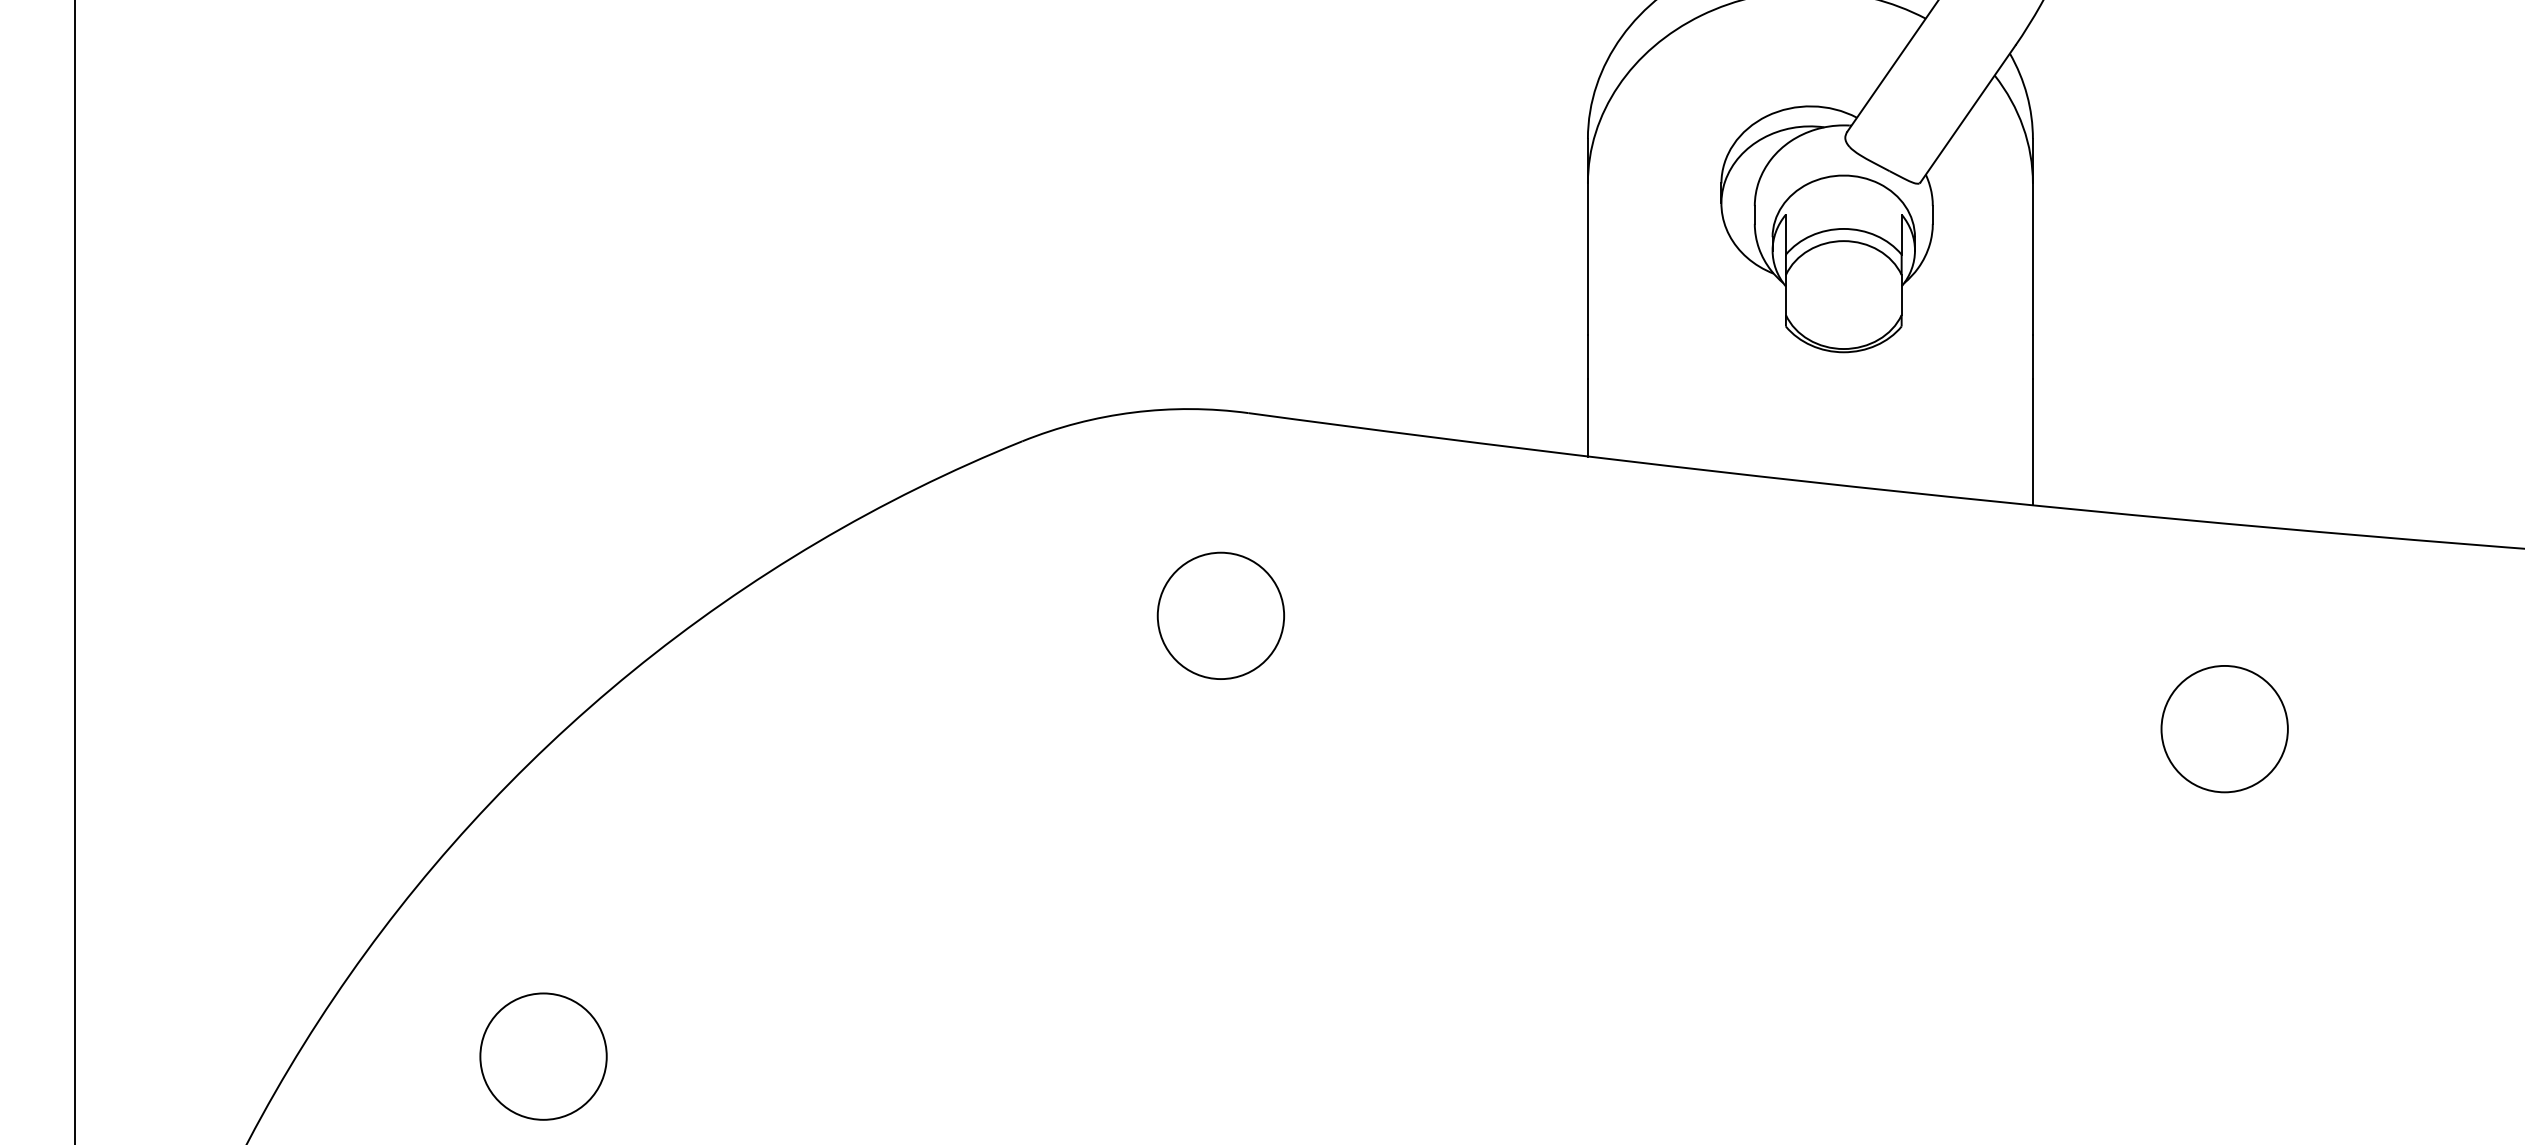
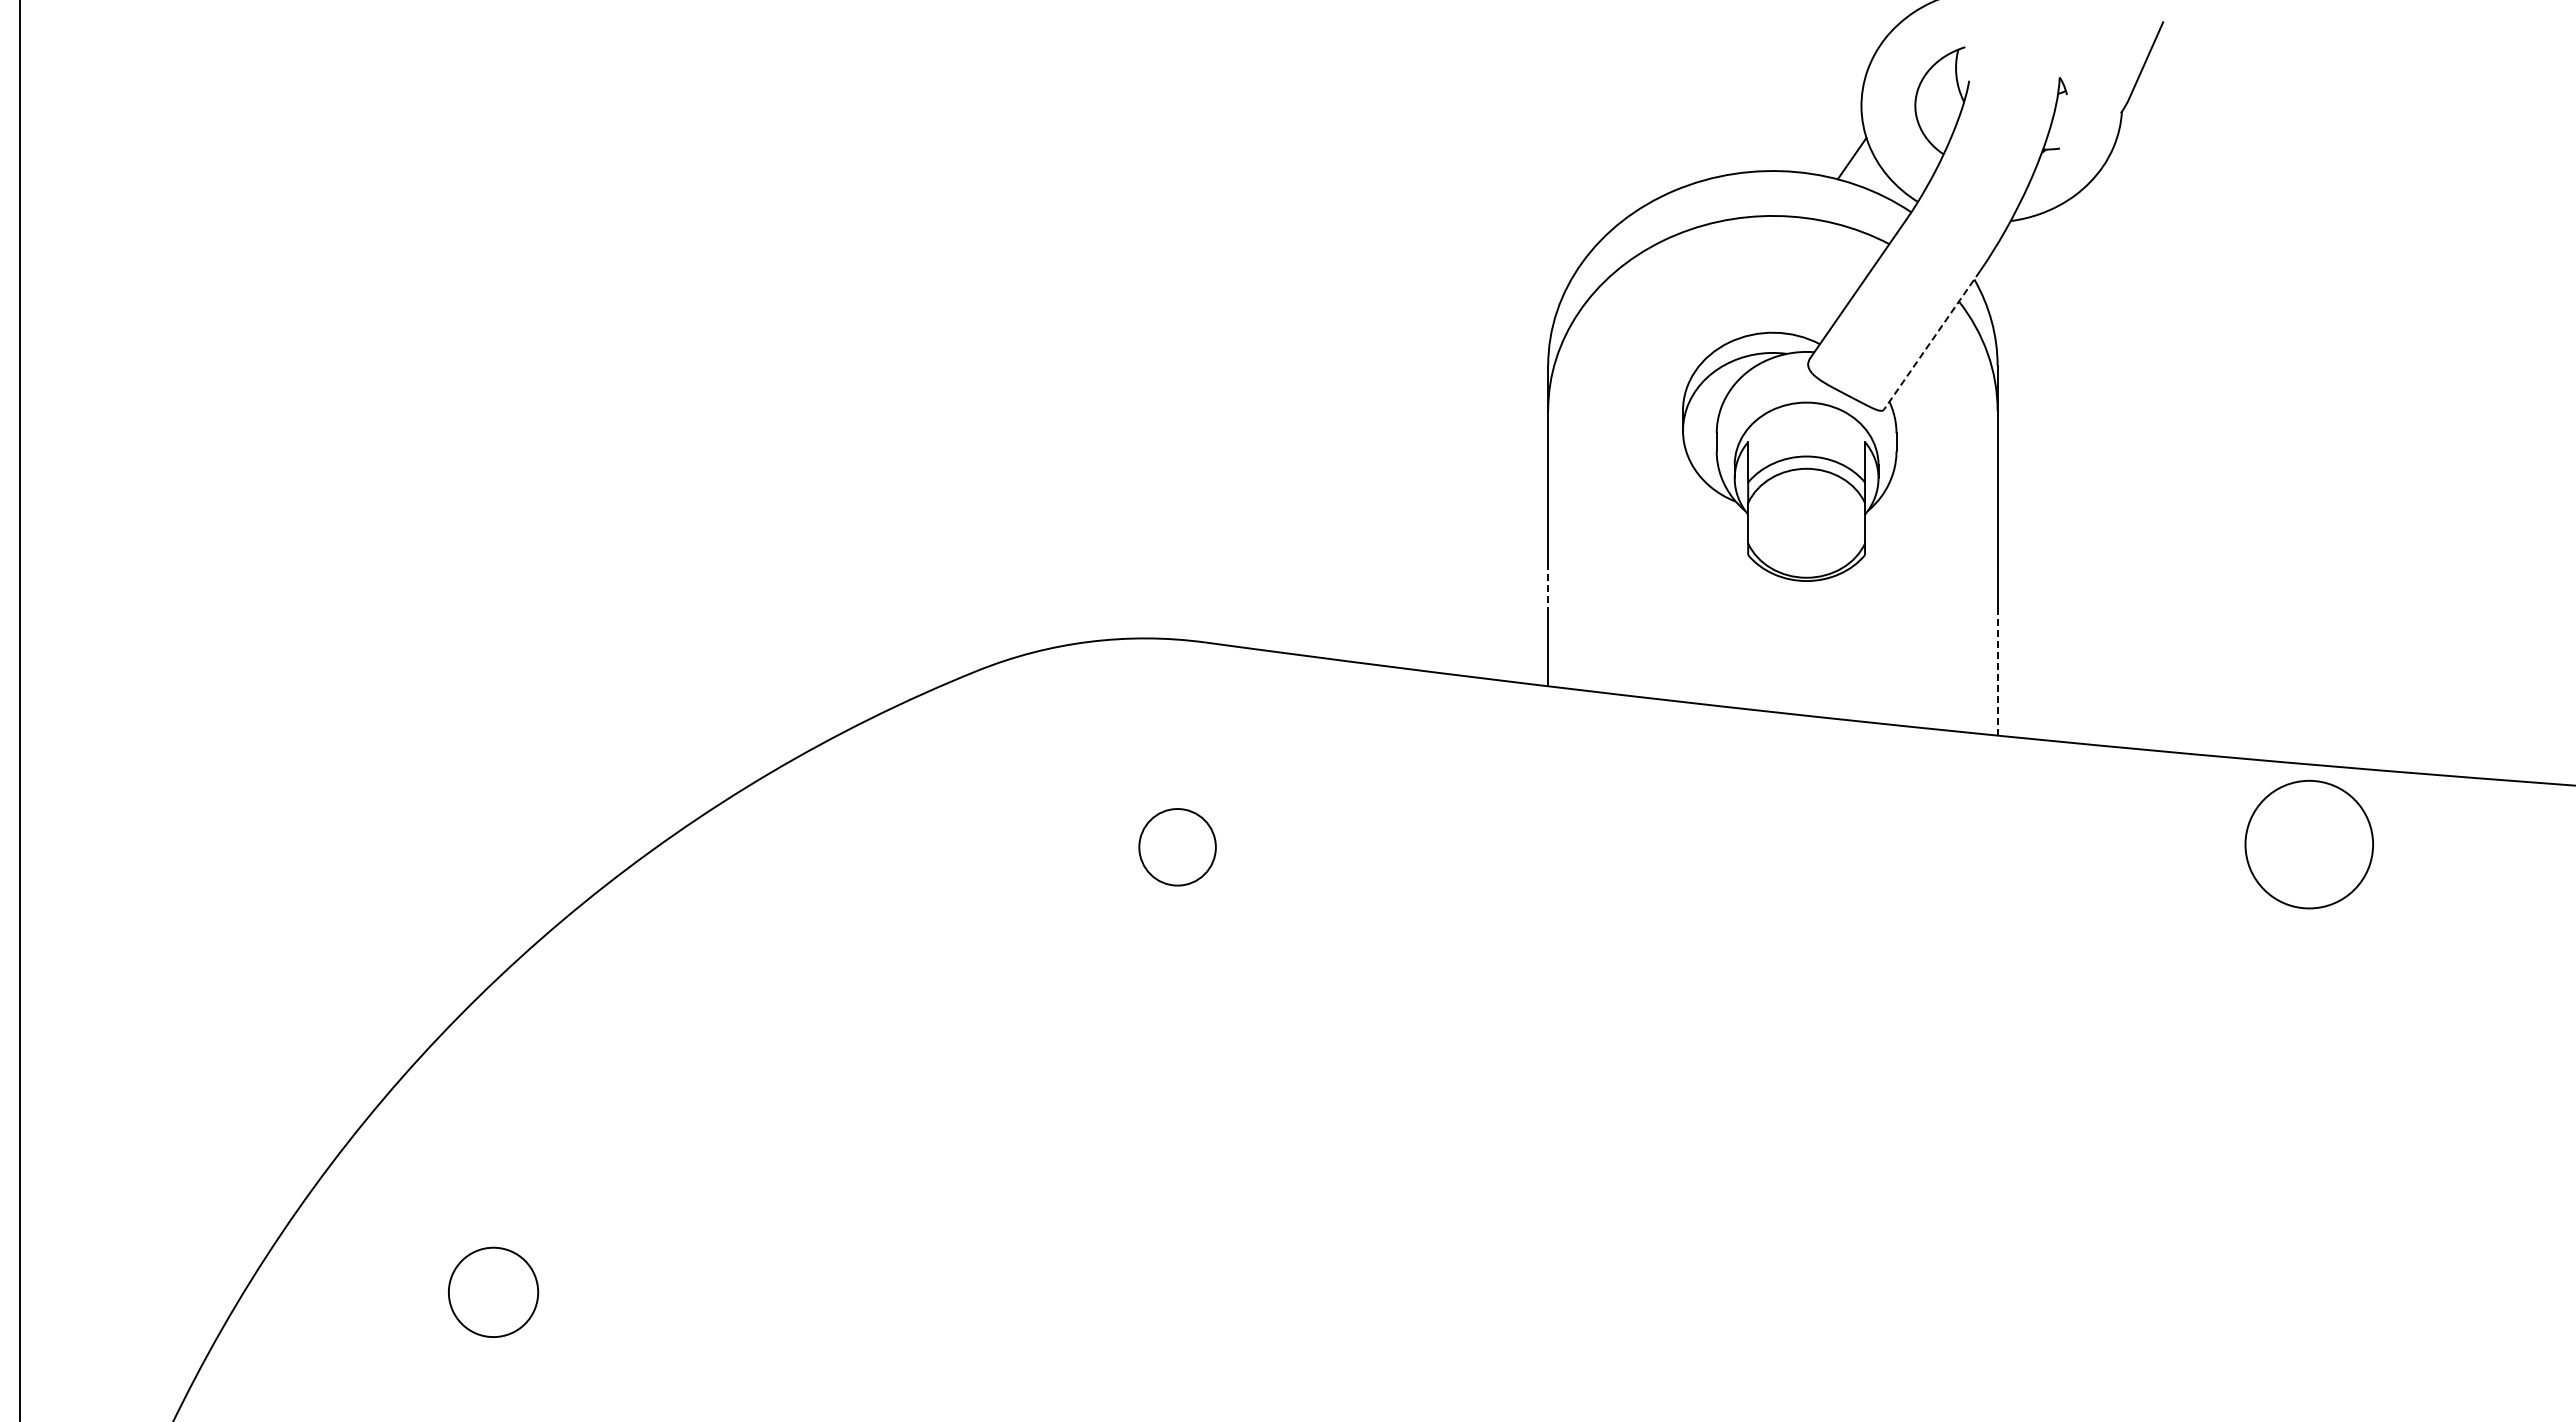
line: (1967, 114) -> (1931, 340), solid -> dashed
line: (1588, 357) -> (1548, 586), solid -> dashed
line: (2032, 442) -> (1997, 672), solid -> dashed
circle: (1220, 616) -> (1177, 847), size x0.6
circle: (2223, 728) -> (2308, 844), moved
circle: (543, 1056) -> (493, 1292), size x0.7

